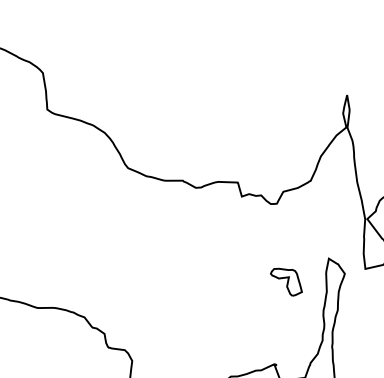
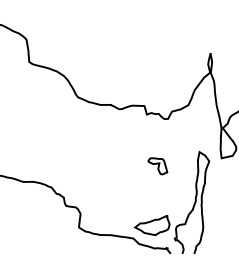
part: (285, 282) -> (157, 166), moved

